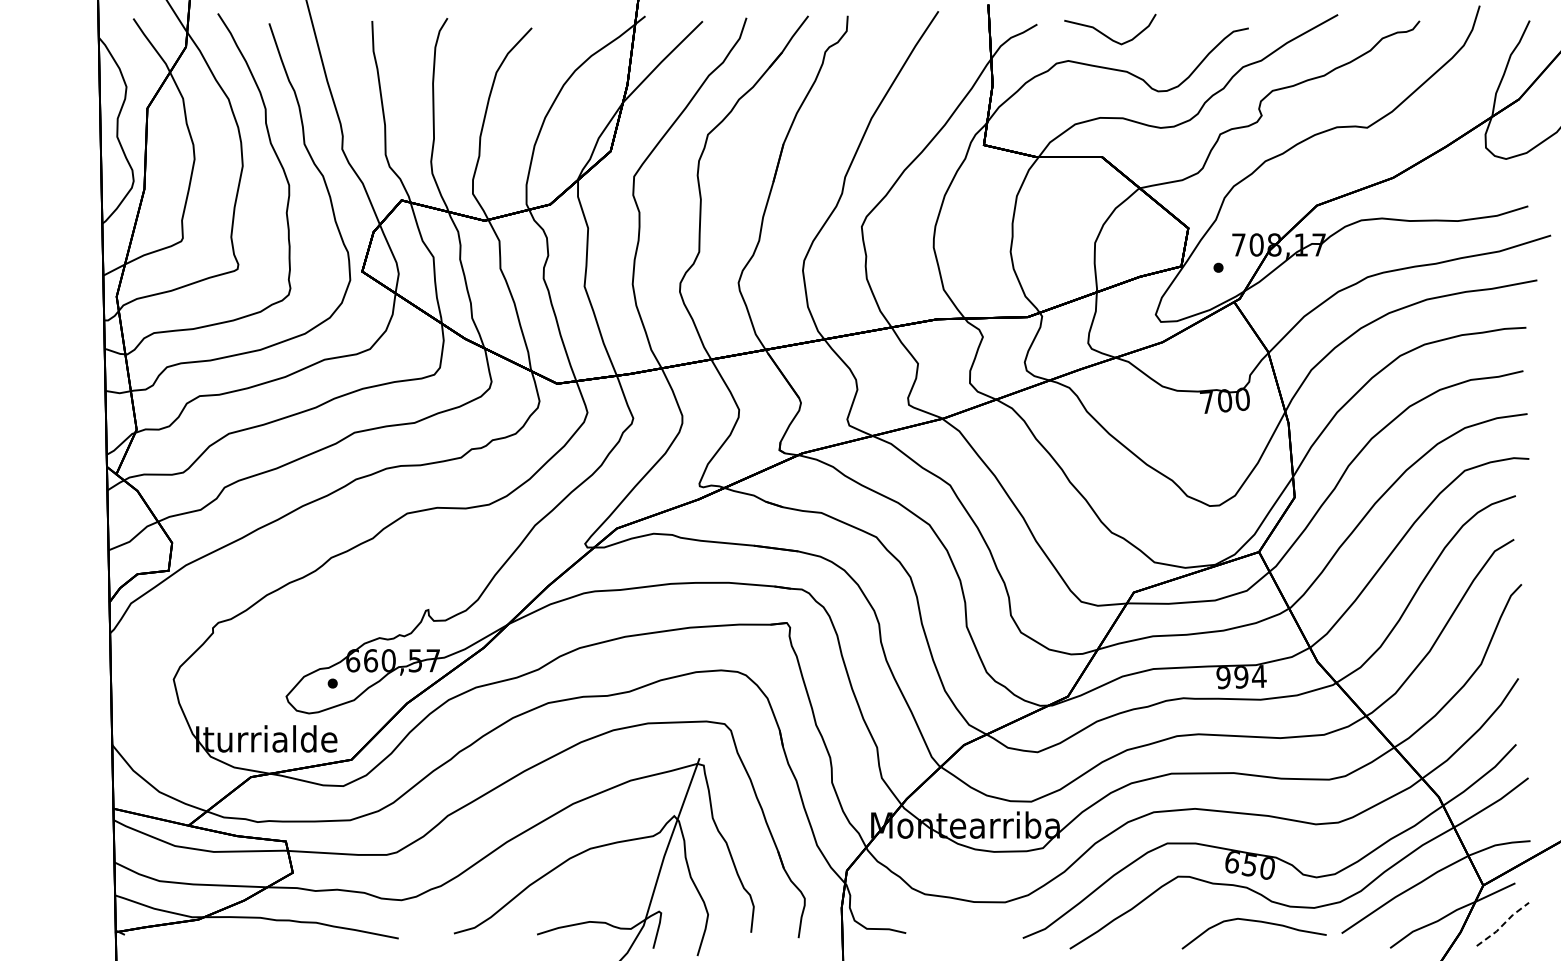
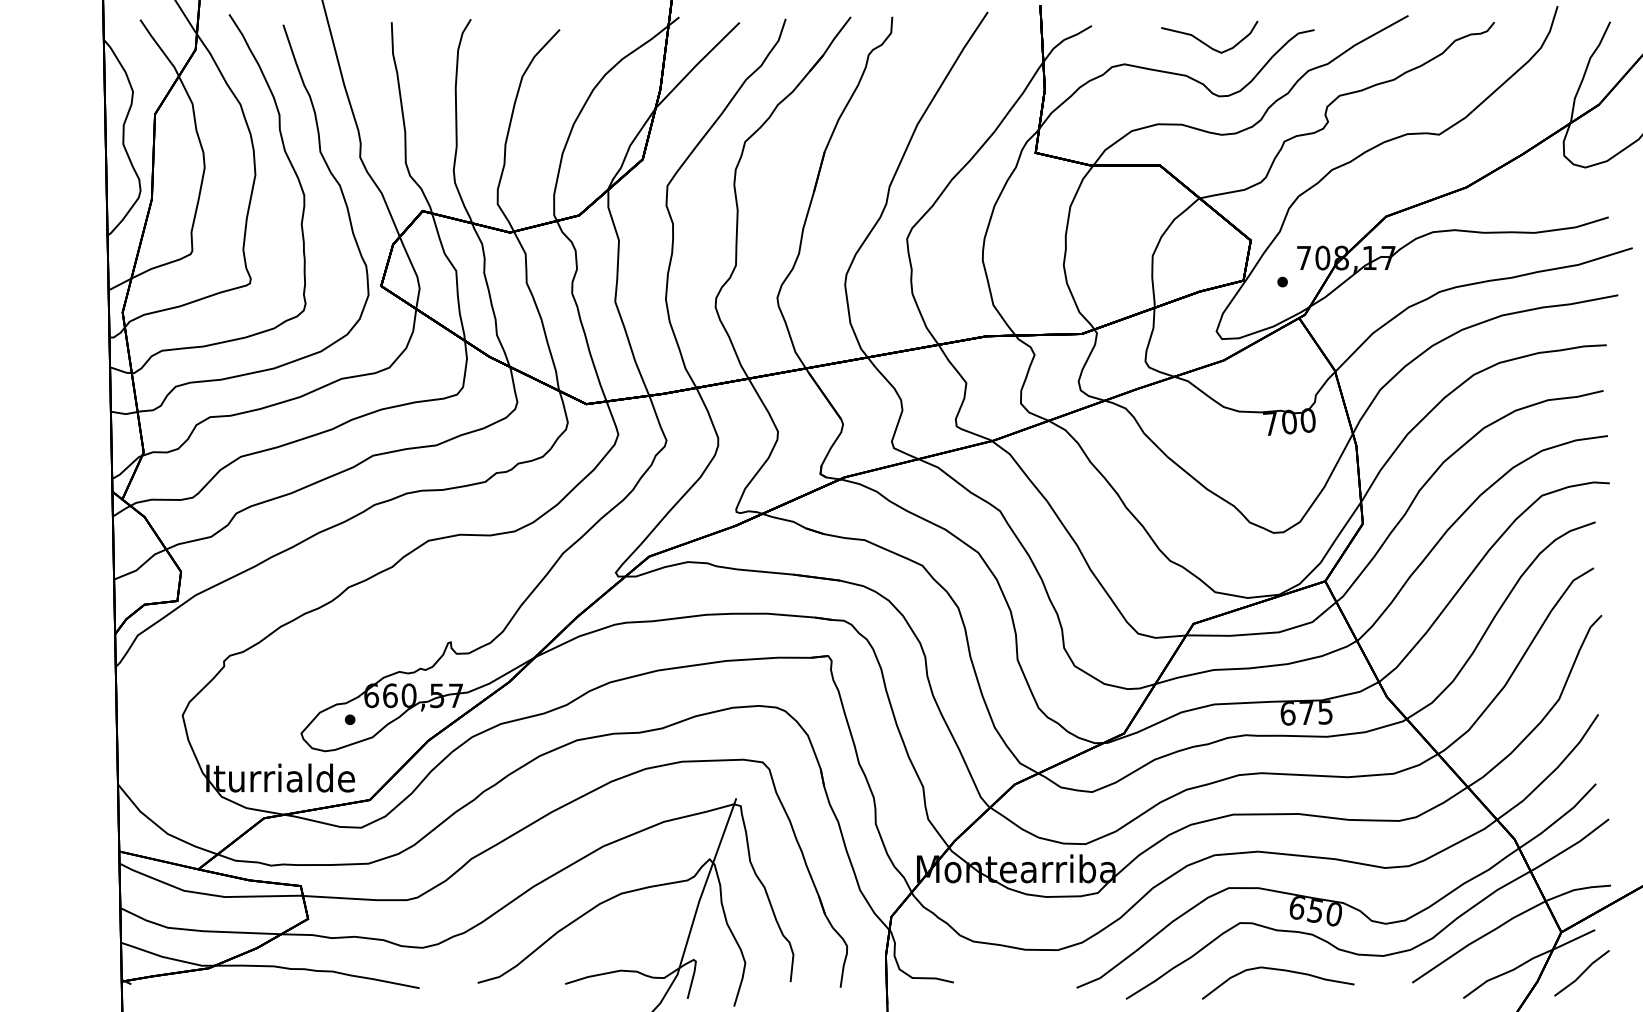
curve: (1107, 35) -> (1206, 43), moved
text: (1241, 676) -> (1306, 712), 994 -> 675
curve: (1253, 921) -> (1277, 970), moved
line: (1503, 924) -> (1582, 973), dashed -> solid

